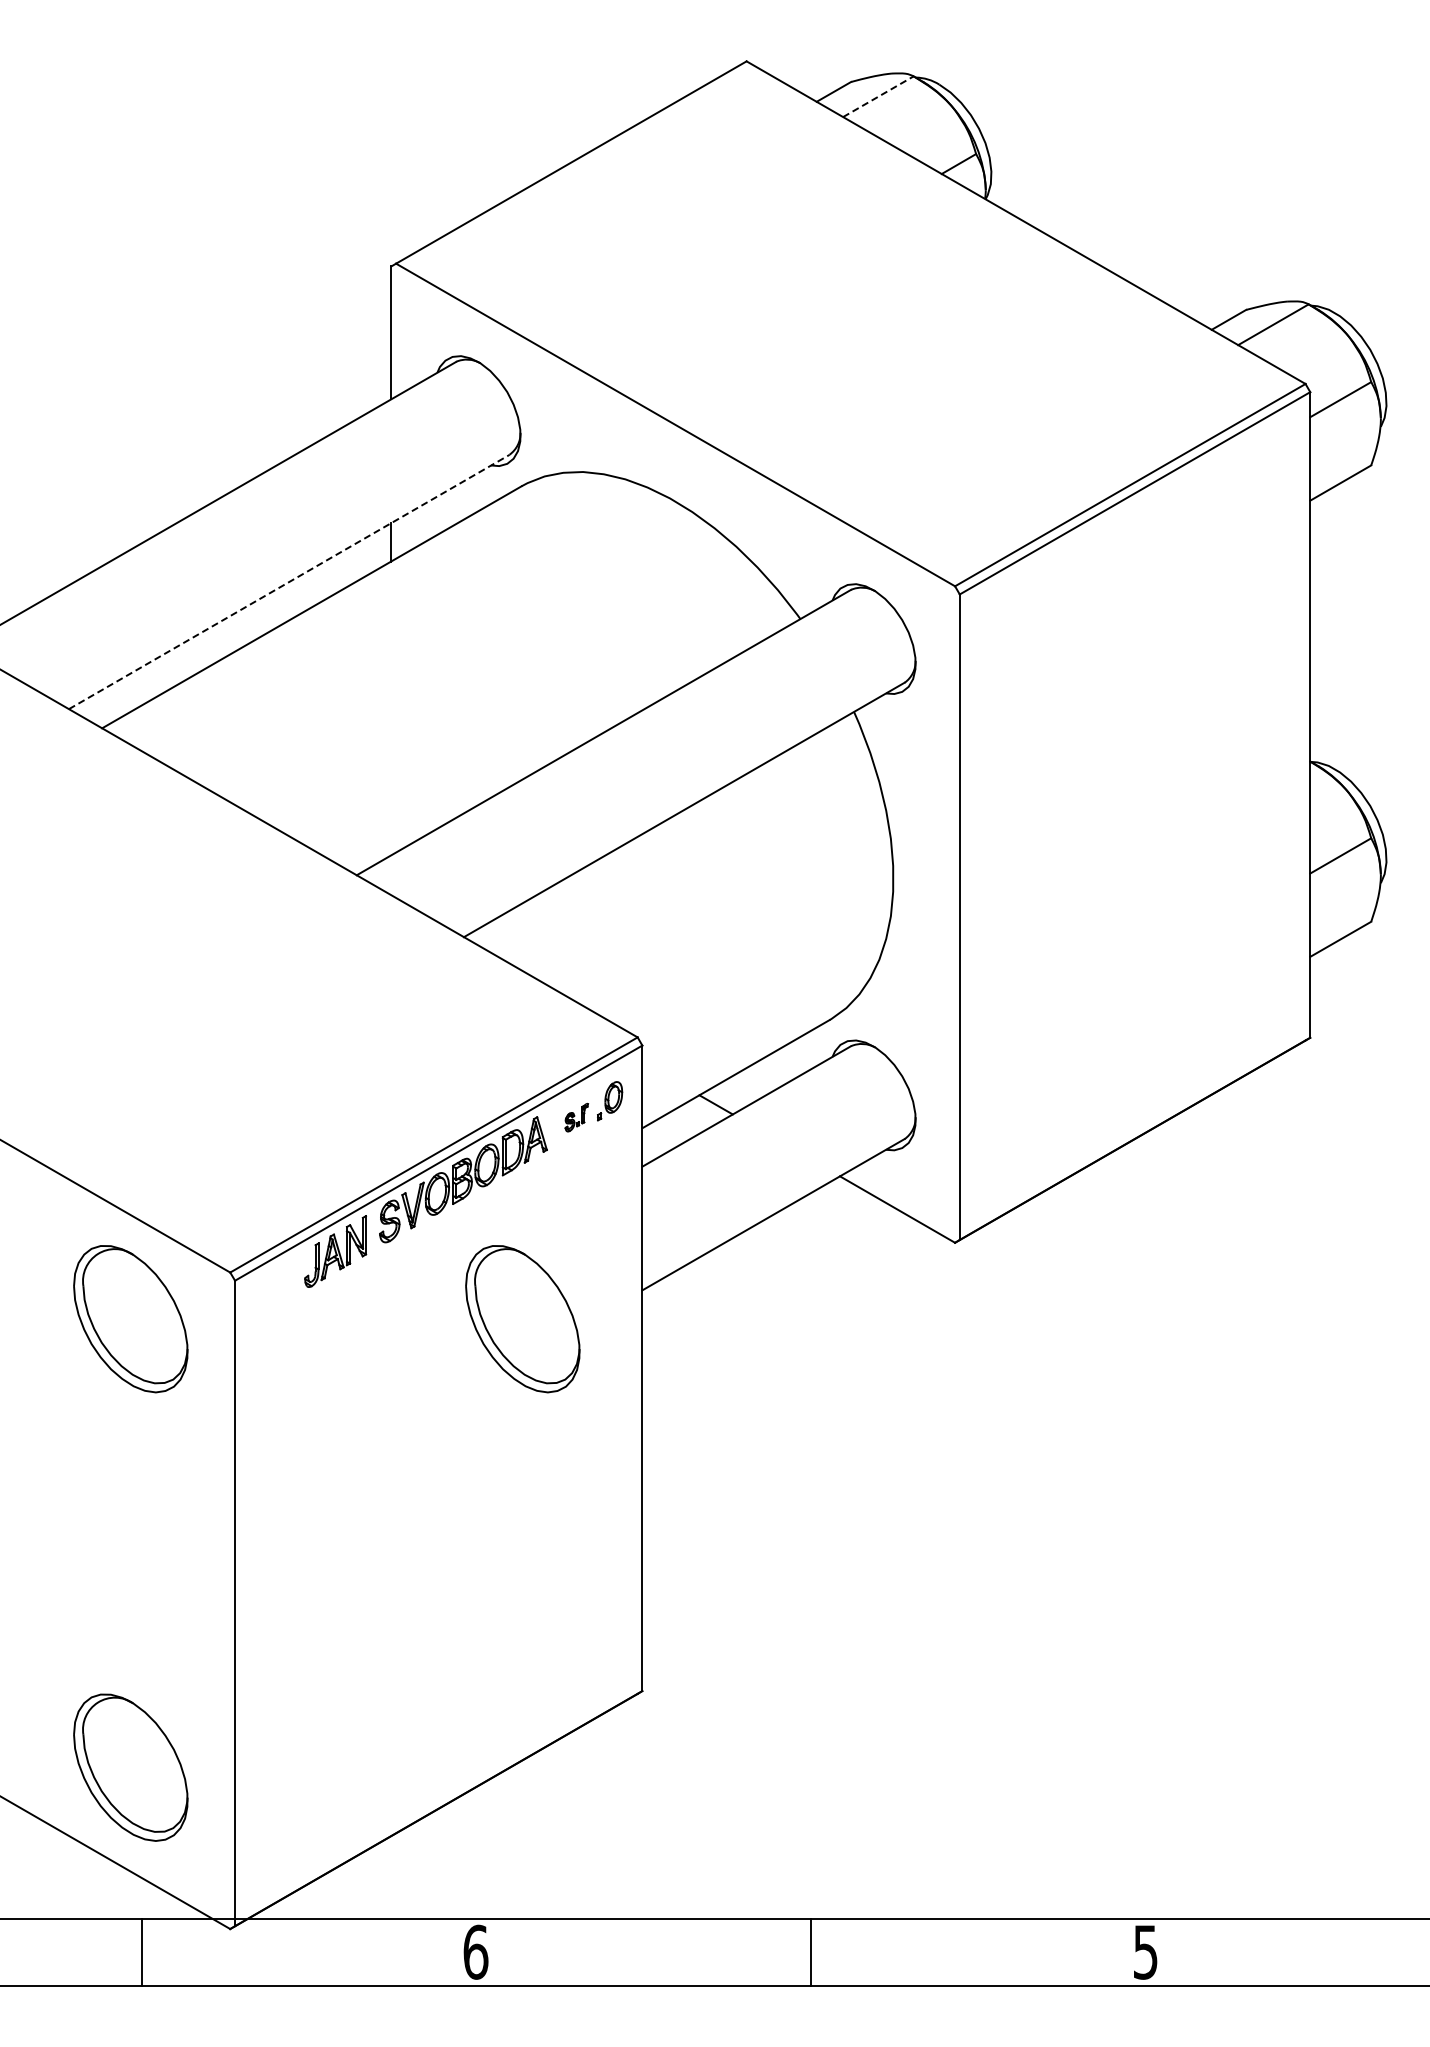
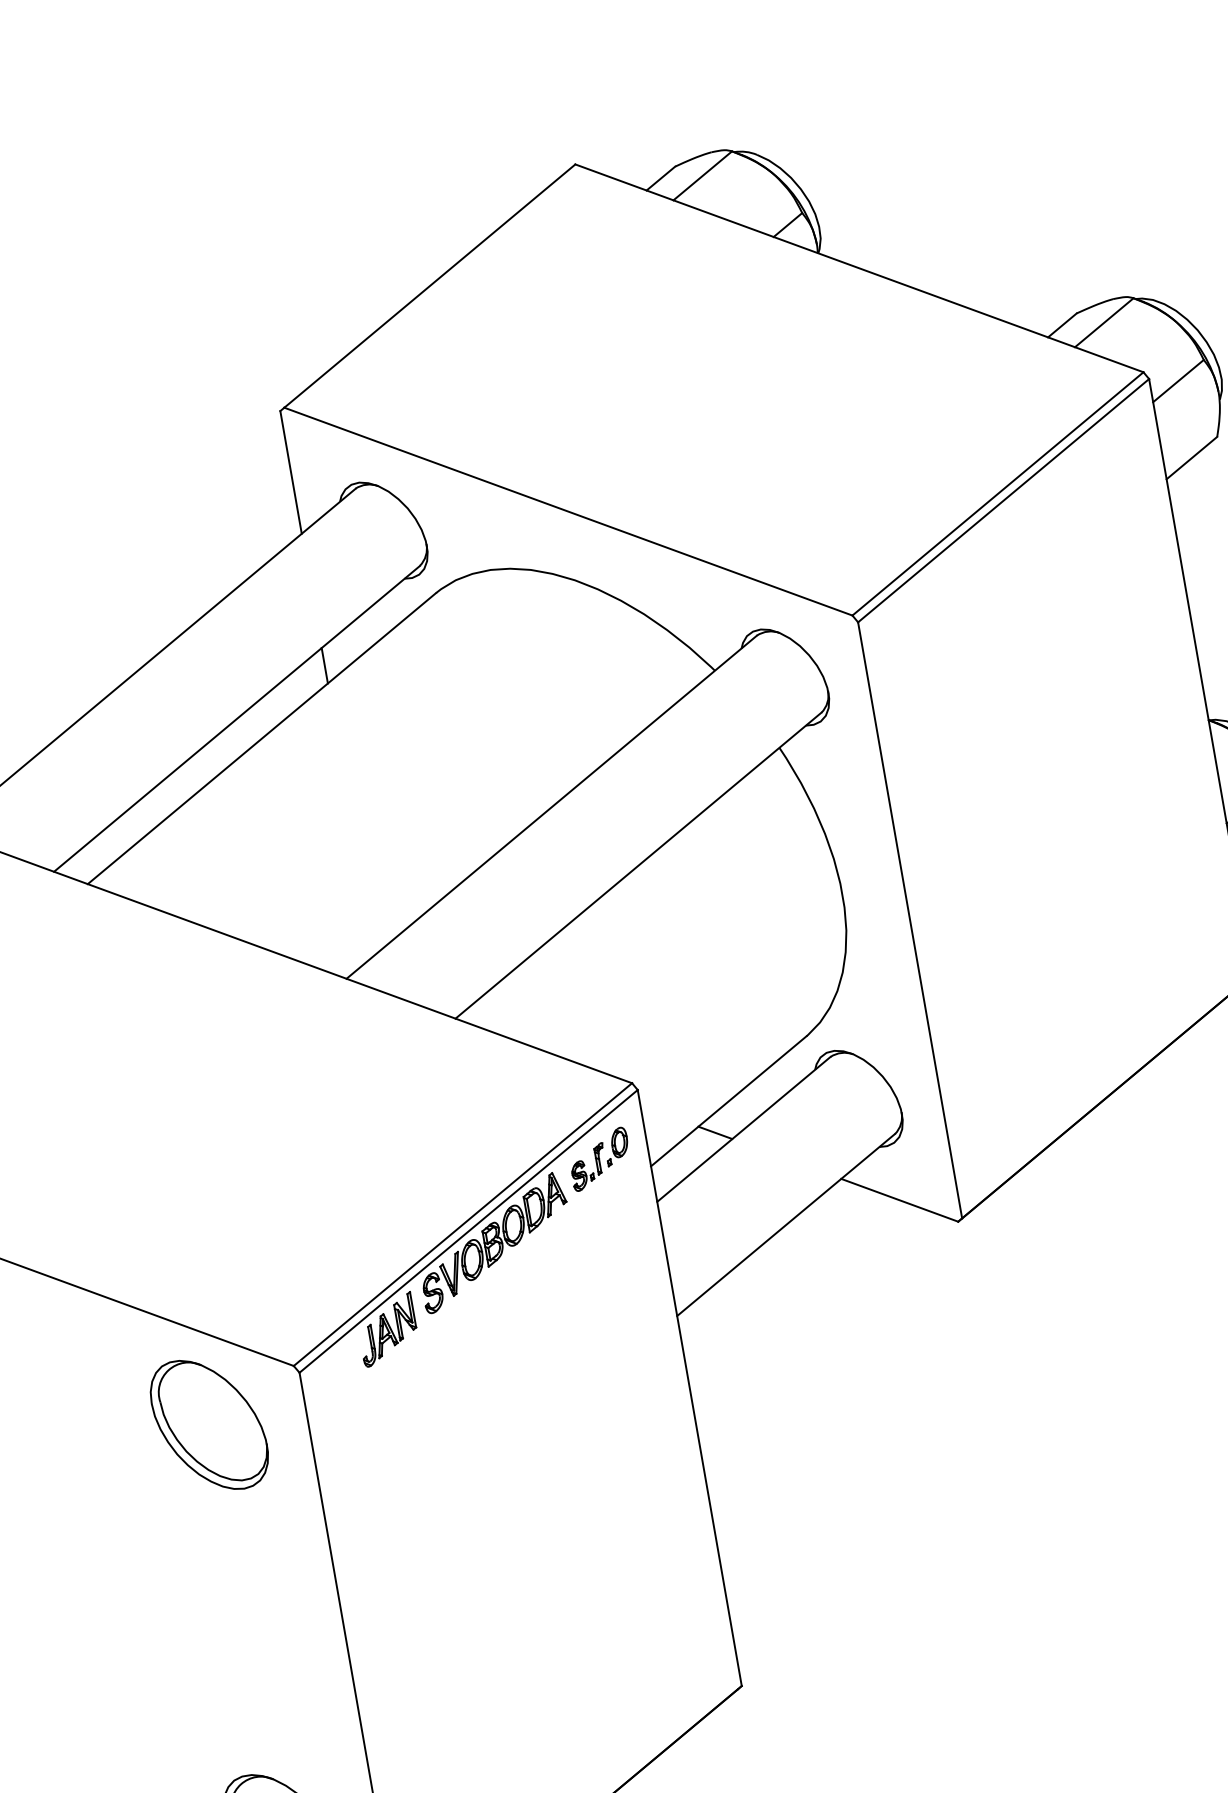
line: (878, 96) -> (702, 175), dashed -> solid
line: (289, 581) -> (237, 718), dashed -> solid
part: (576, 1117) -> (588, 1167), size x1.67
part: (522, 1319) -> (571, 1362), removed

